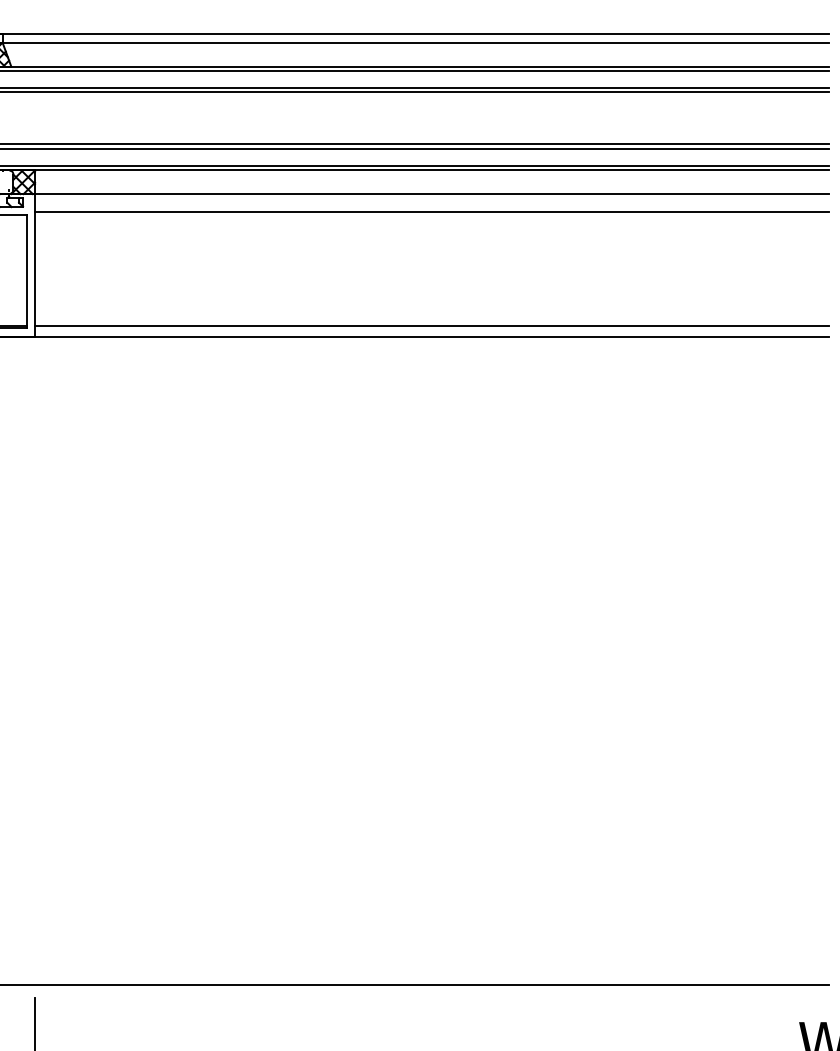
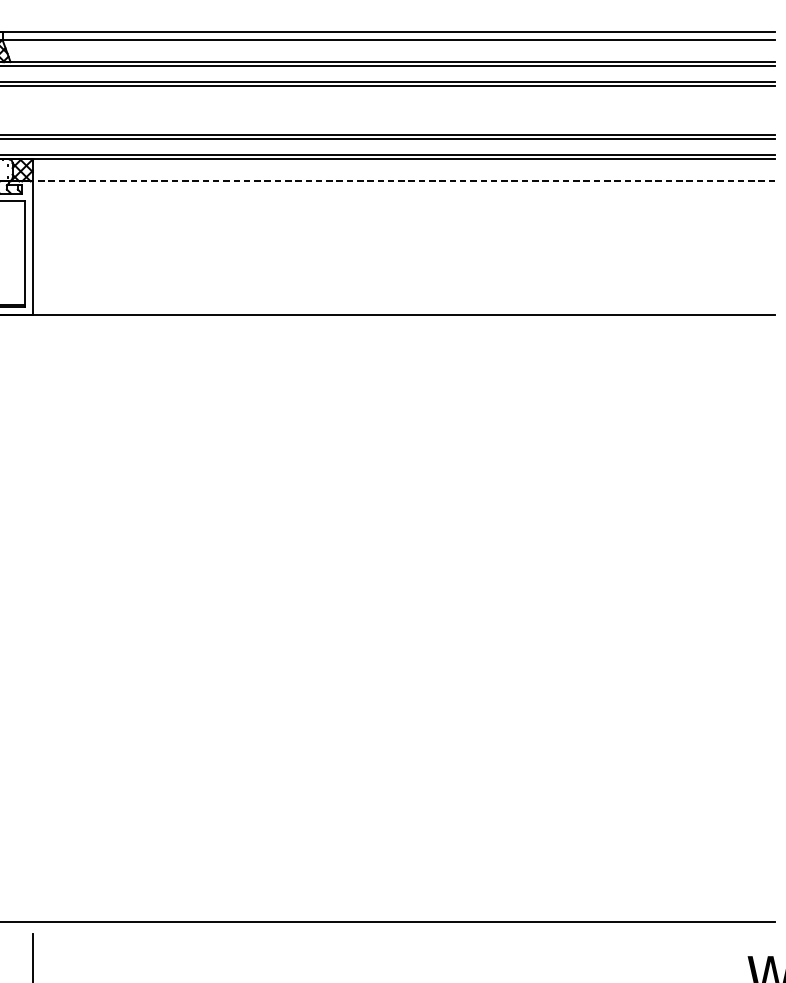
line: (430, 194) -> (402, 181), solid -> dashed
line: (431, 212) -> (403, 198), removed
line: (431, 325) -> (403, 304), removed

